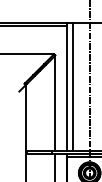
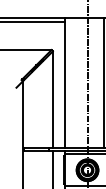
line: (73, 86) -> (71, 82), removed

